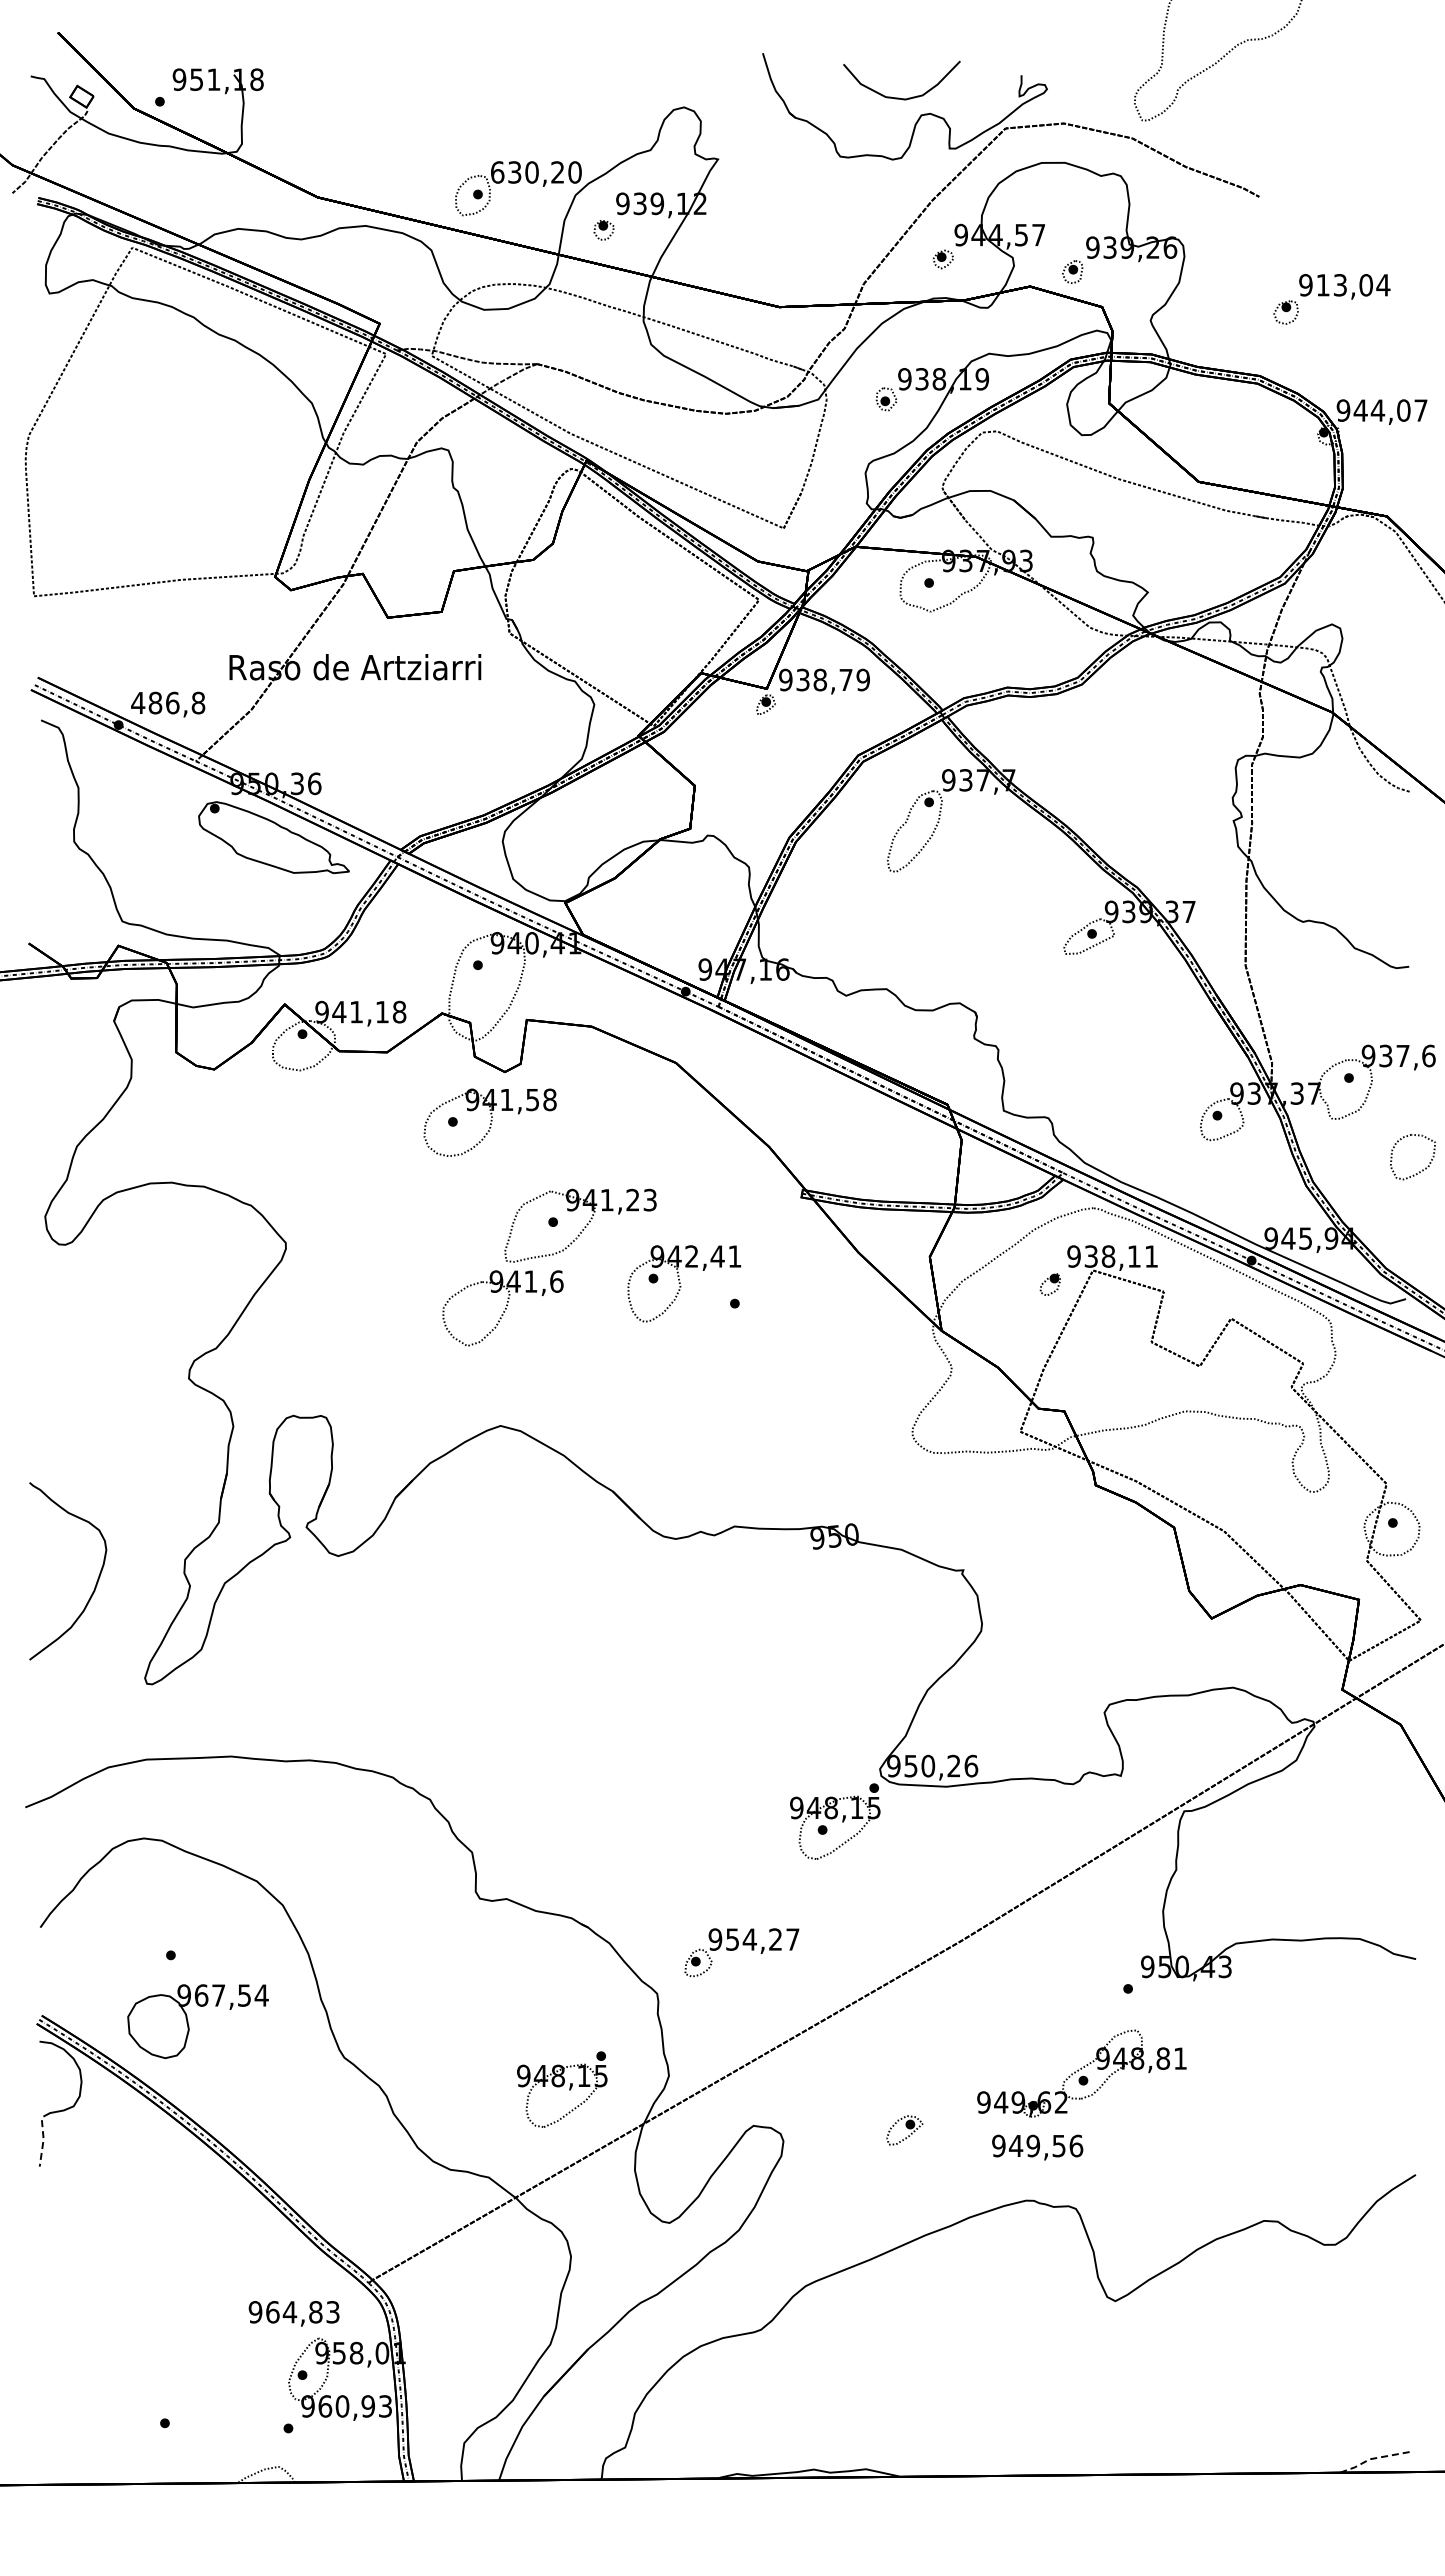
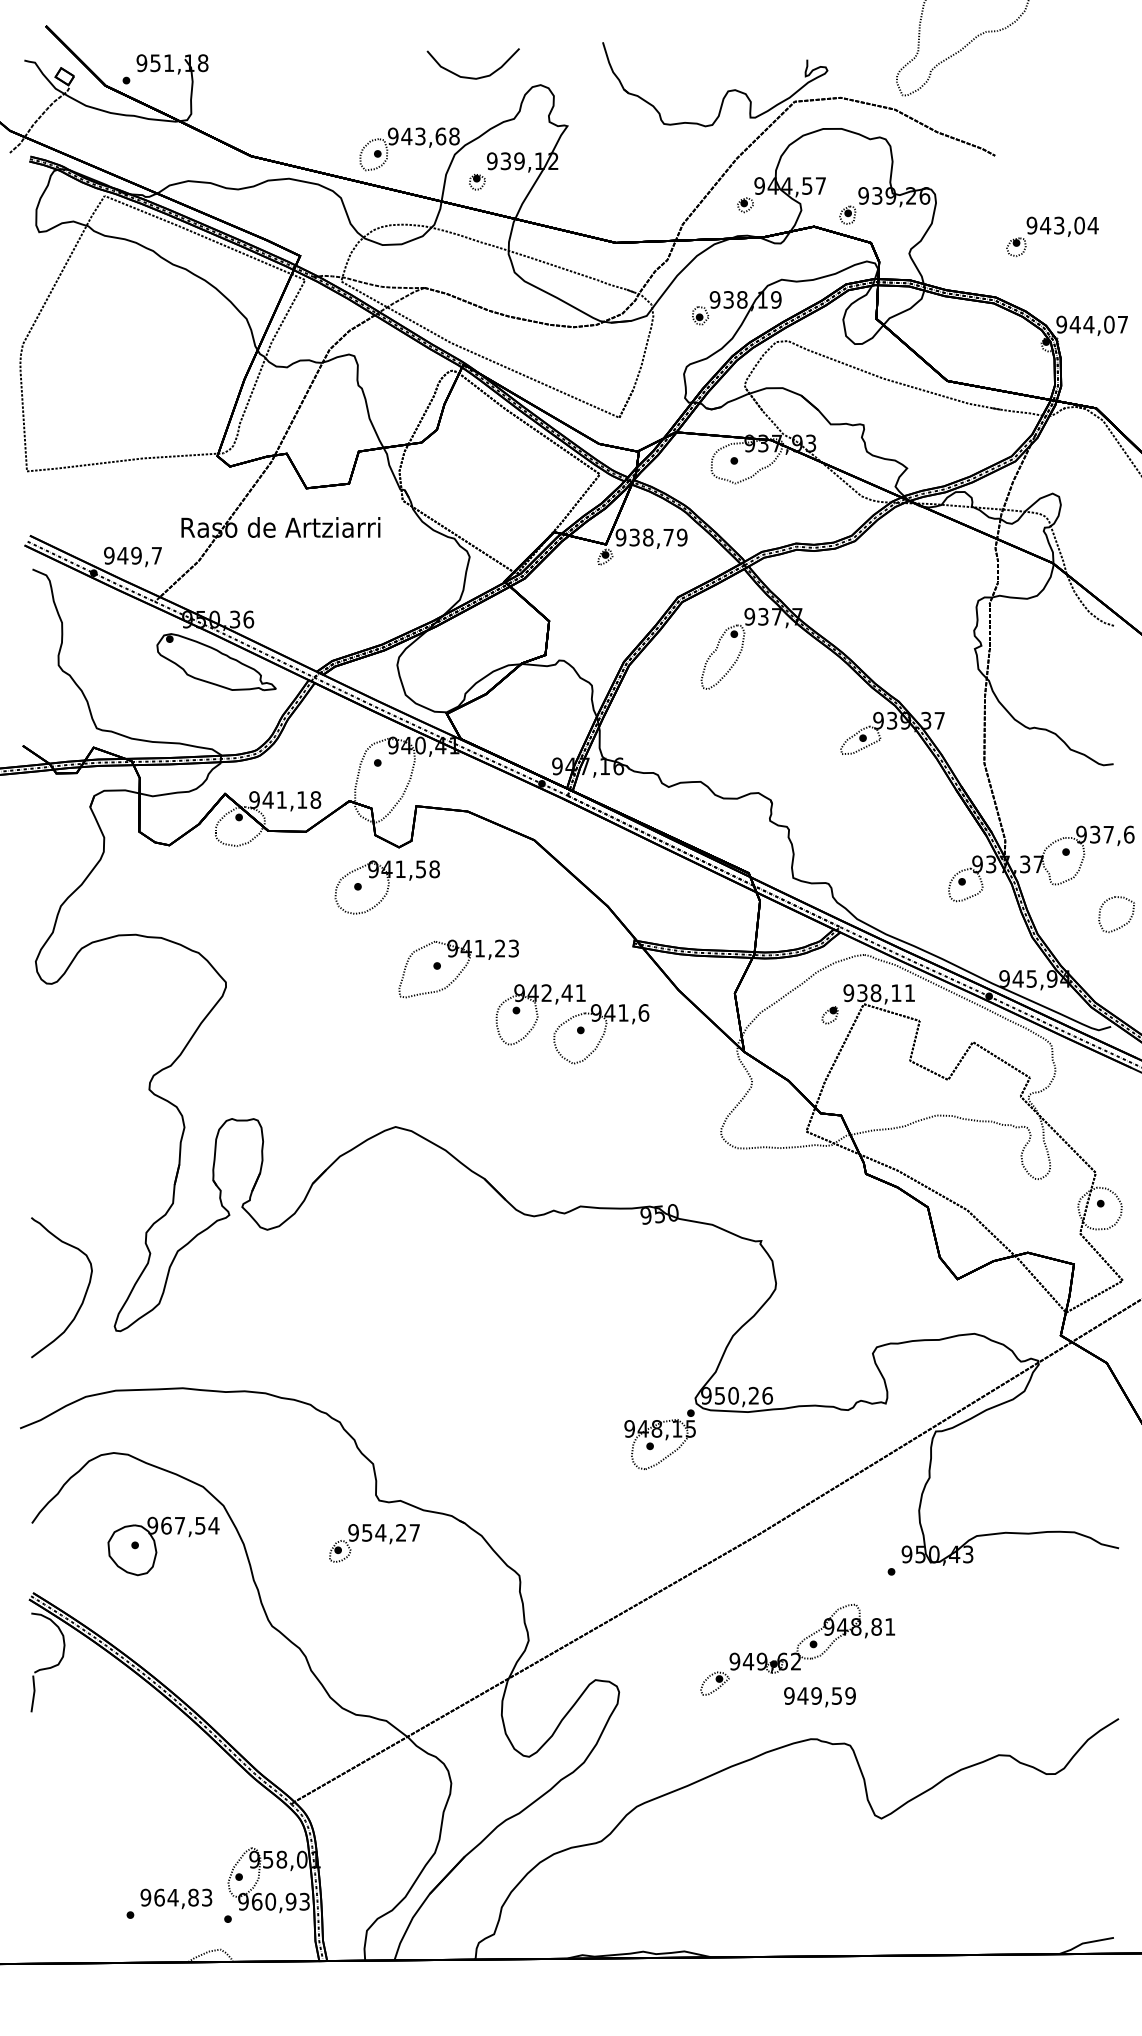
curve: (899, 97) -> (471, 77), moved
text: (535, 172) -> (423, 136), 630,20 -> 943,68
text: (1323, 285) -> (1045, 225), 913,04 -> 943,04
text: (168, 702) -> (133, 555), 486,8 -> 949,7
part: (502, 1308) -> (601, 1034), moved
curve: (96, 1581) -> (84, 1295), moved
part: (741, 1952) -> (374, 1543), moved
part: (188, 2021) -> (156, 1546), moved
part: (1081, 2073) -> (812, 1638), moved
part: (562, 2089) -> (444, 1651), removed
line: (43, 2143) -> (34, 1694), dashed -> solid
text: (1076, 2145) -> (850, 1695), 949,56 -> 949,59
text: (293, 2313) -> (175, 1898), moved
line: (1371, 2458) -> (1083, 1942), dashed -> solid

